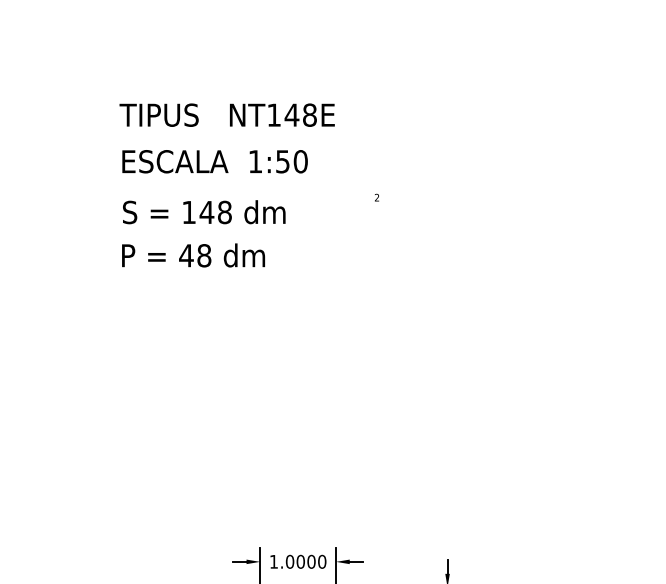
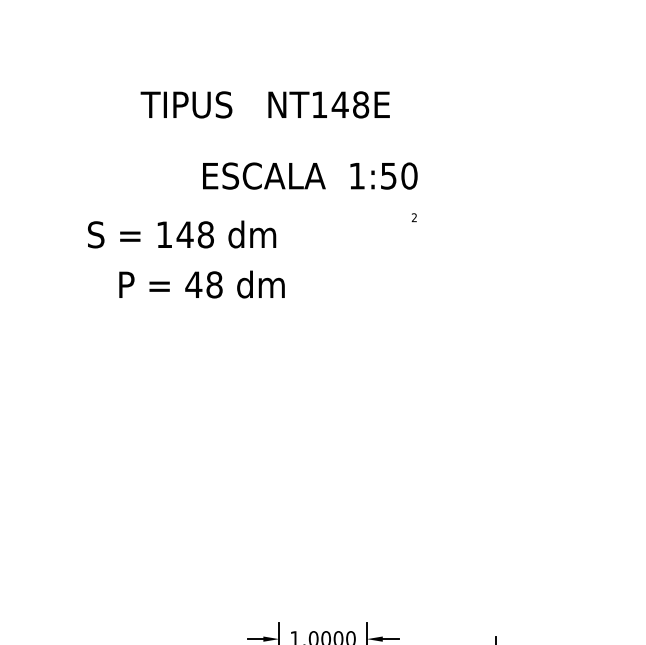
text: (226, 114) -> (264, 104), moved
text: (214, 161) -> (309, 175), moved
text: (204, 212) -> (182, 234), moved

